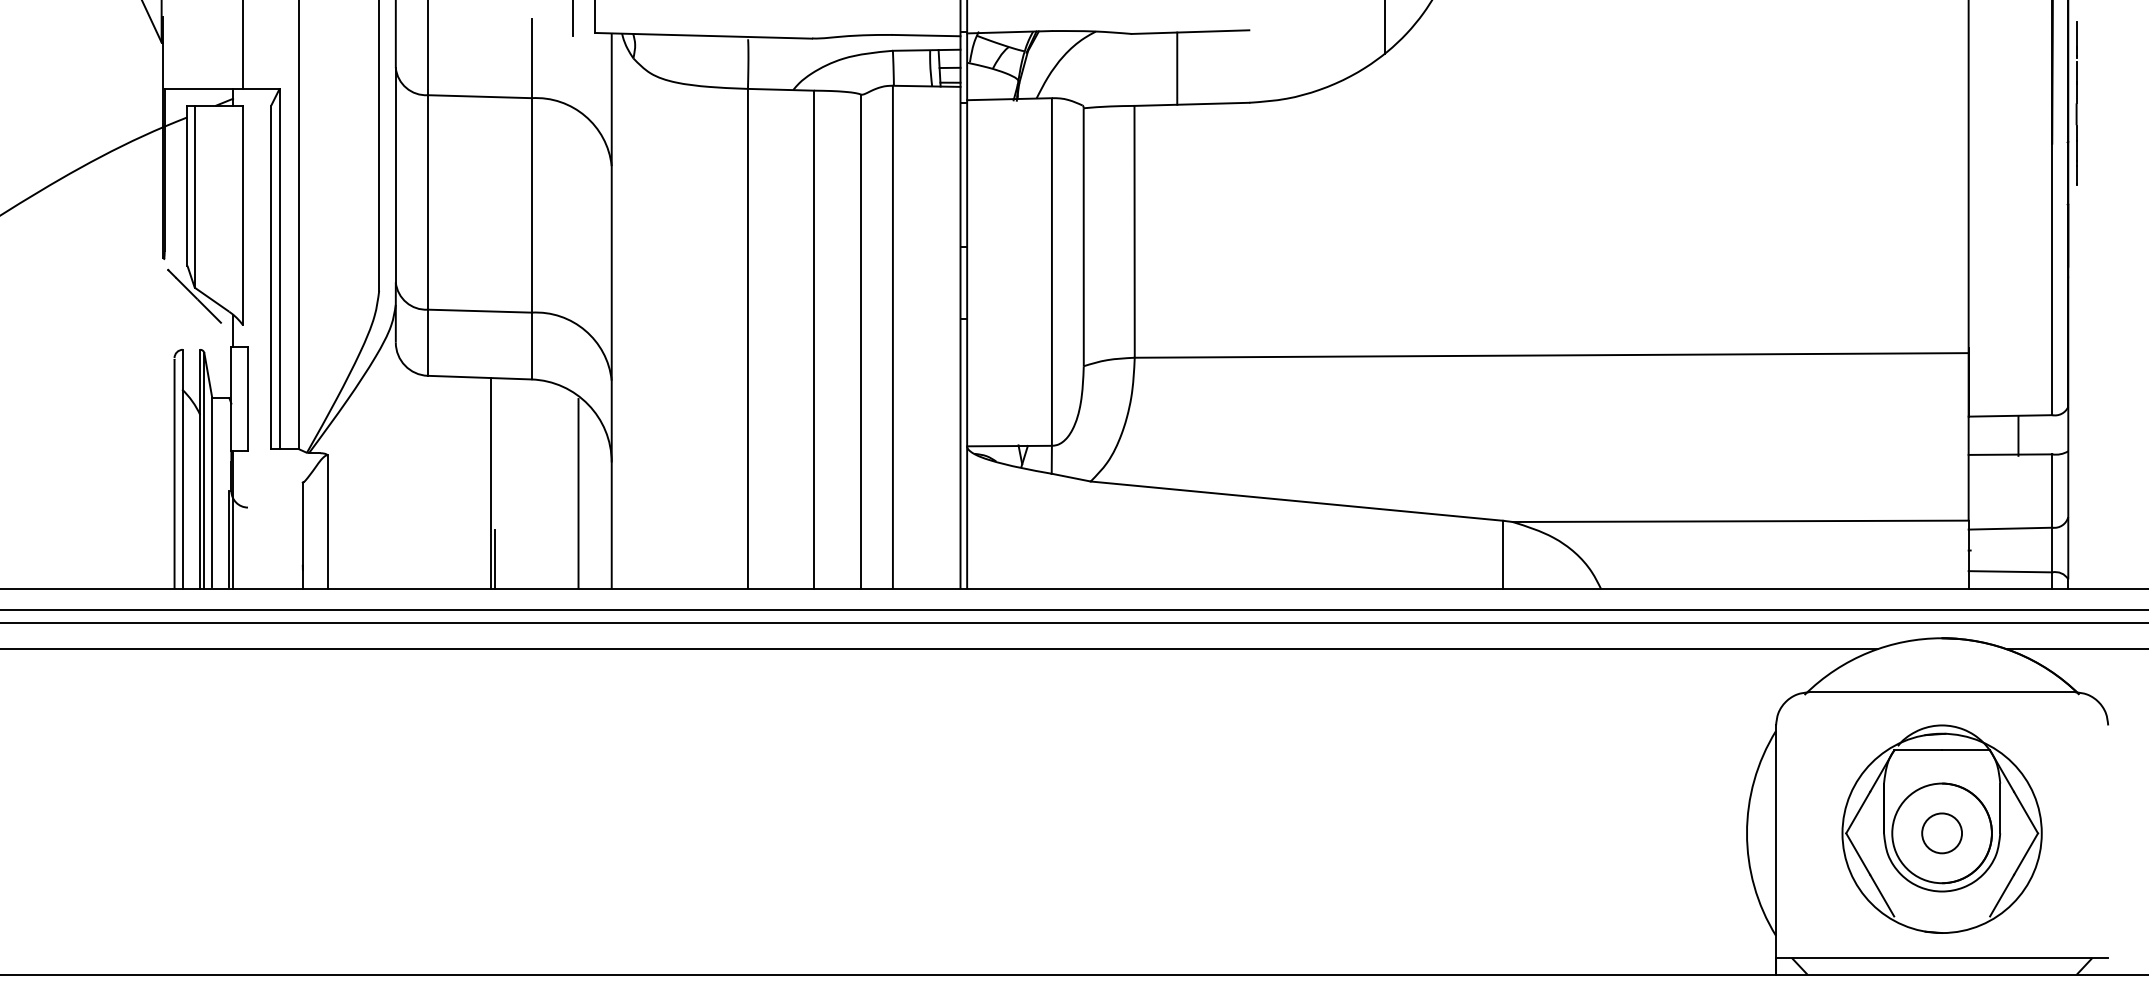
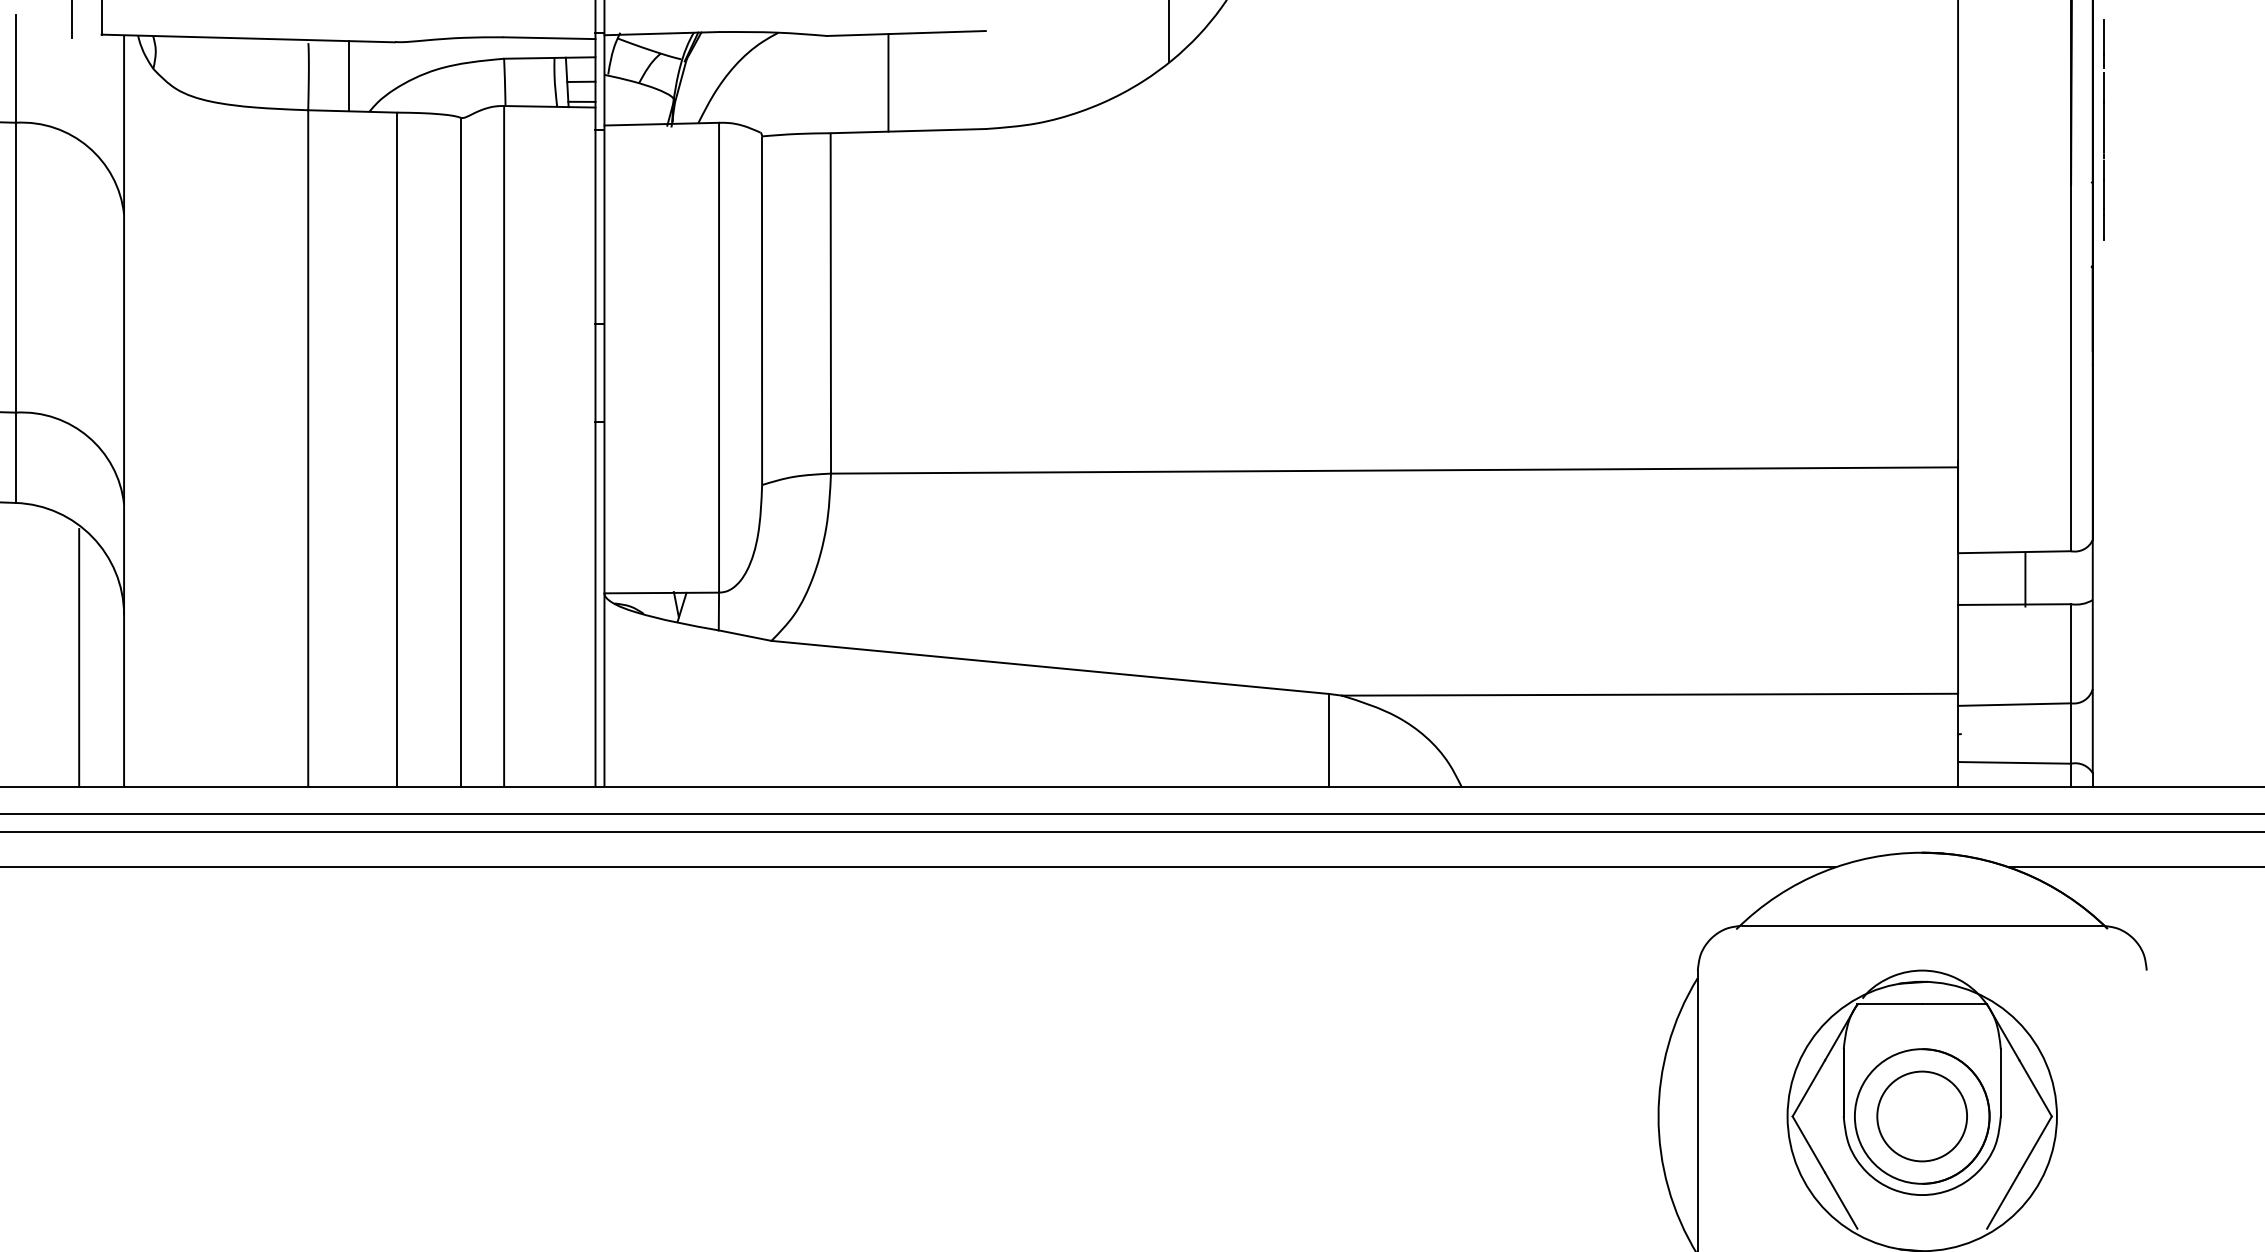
line: (777, 63) -> (348, 75), added
circle: (1941, 833) -> (1921, 1116), size x1.67

